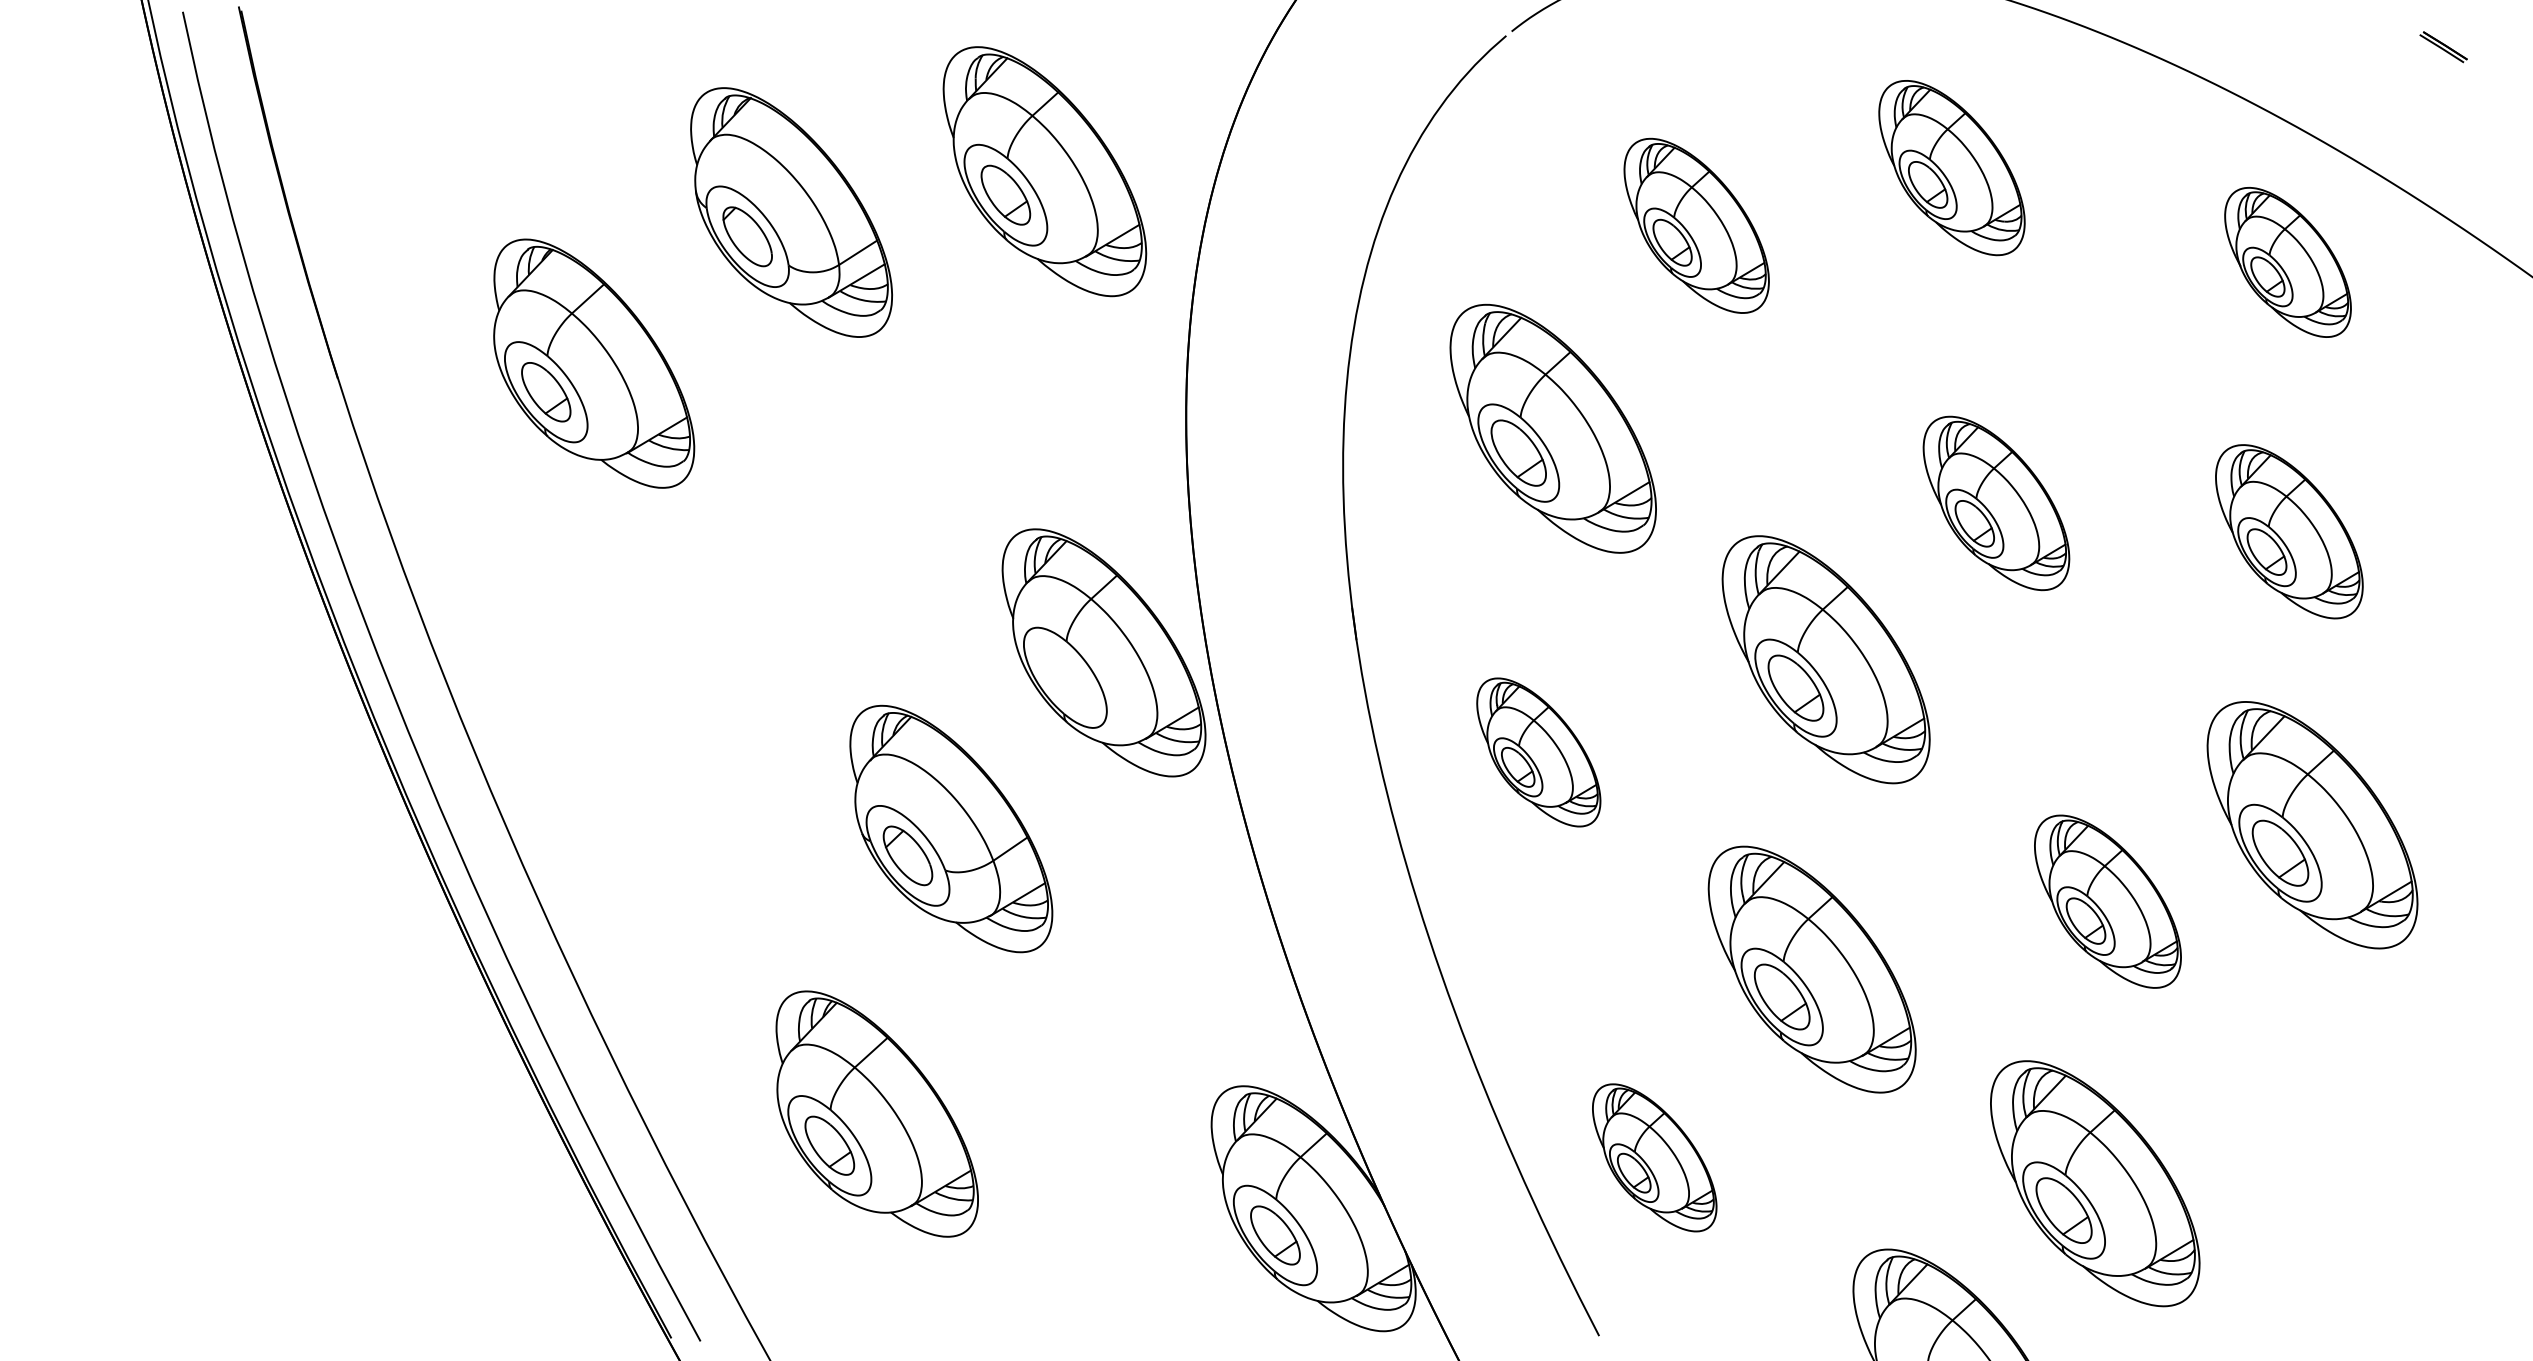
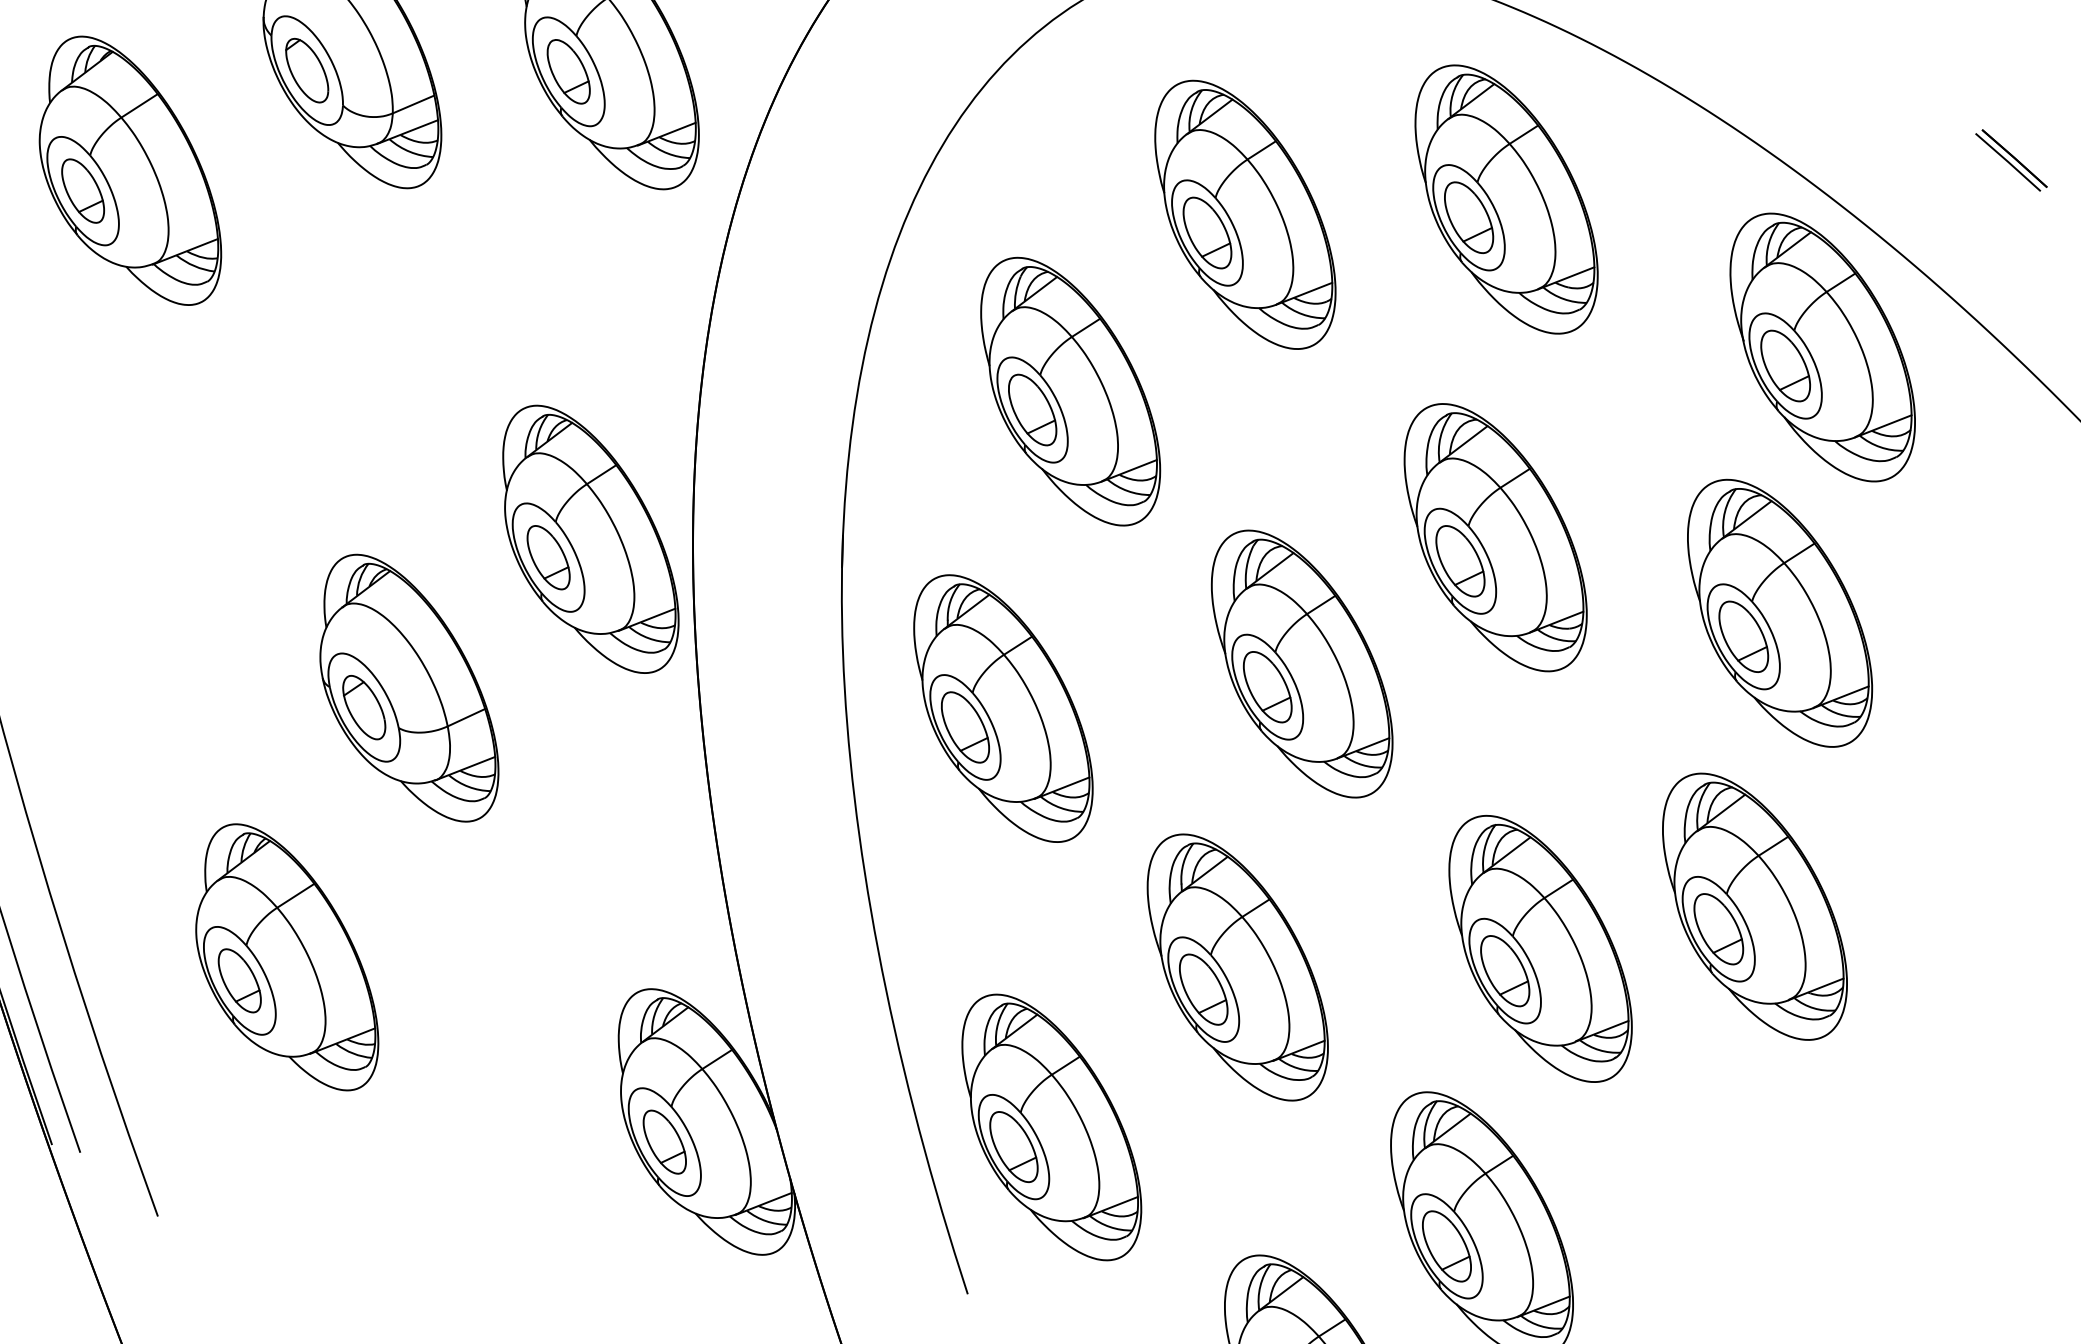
part: (2443, 47) -> (2011, 160), size x1.67
part: (1951, 167) -> (1506, 198), size x1.43
part: (1696, 225) -> (1245, 214), size x1.43
part: (2287, 262) -> (1822, 347), size x1.67
part: (1996, 503) -> (1495, 537), size x1.43
part: (2289, 531) -> (1780, 613), size x1.43
part: (1065, 677) -> (548, 557), added
part: (1538, 752) -> (1003, 708), size x1.67
part: (2107, 901) -> (1540, 948), size x1.43
part: (1654, 1157) -> (1051, 1127), size x1.67

